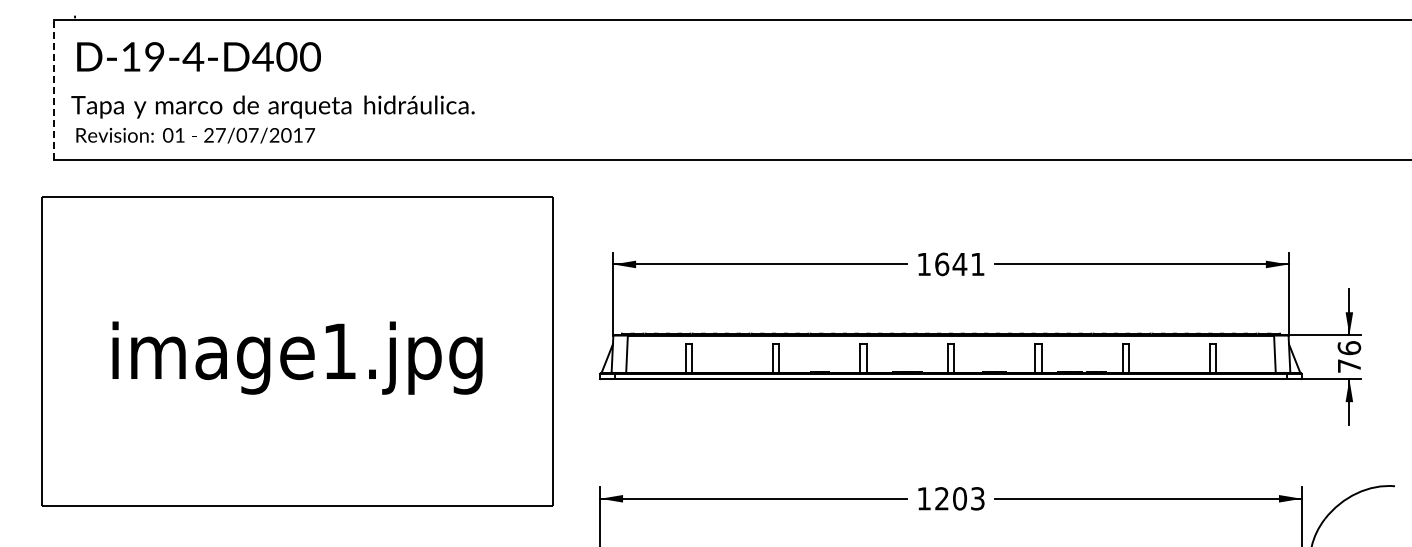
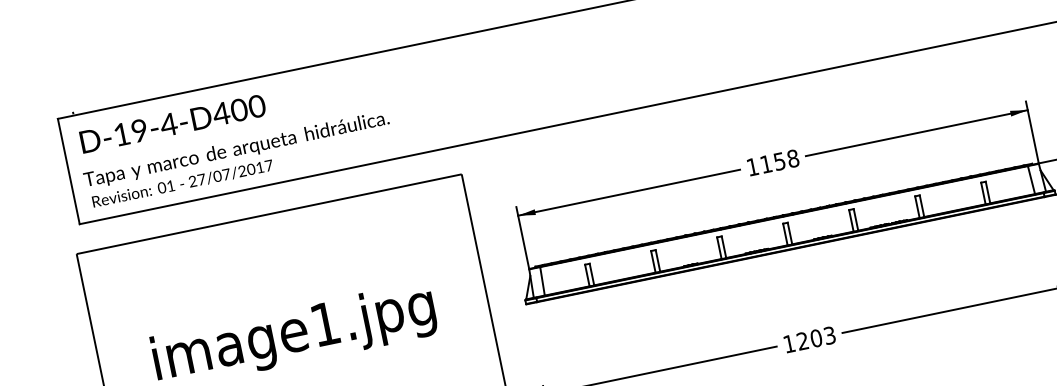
line: (54, 90) -> (69, 171), dashed -> solid
text: (959, 264) -> (779, 161), 1641 -> 1158

